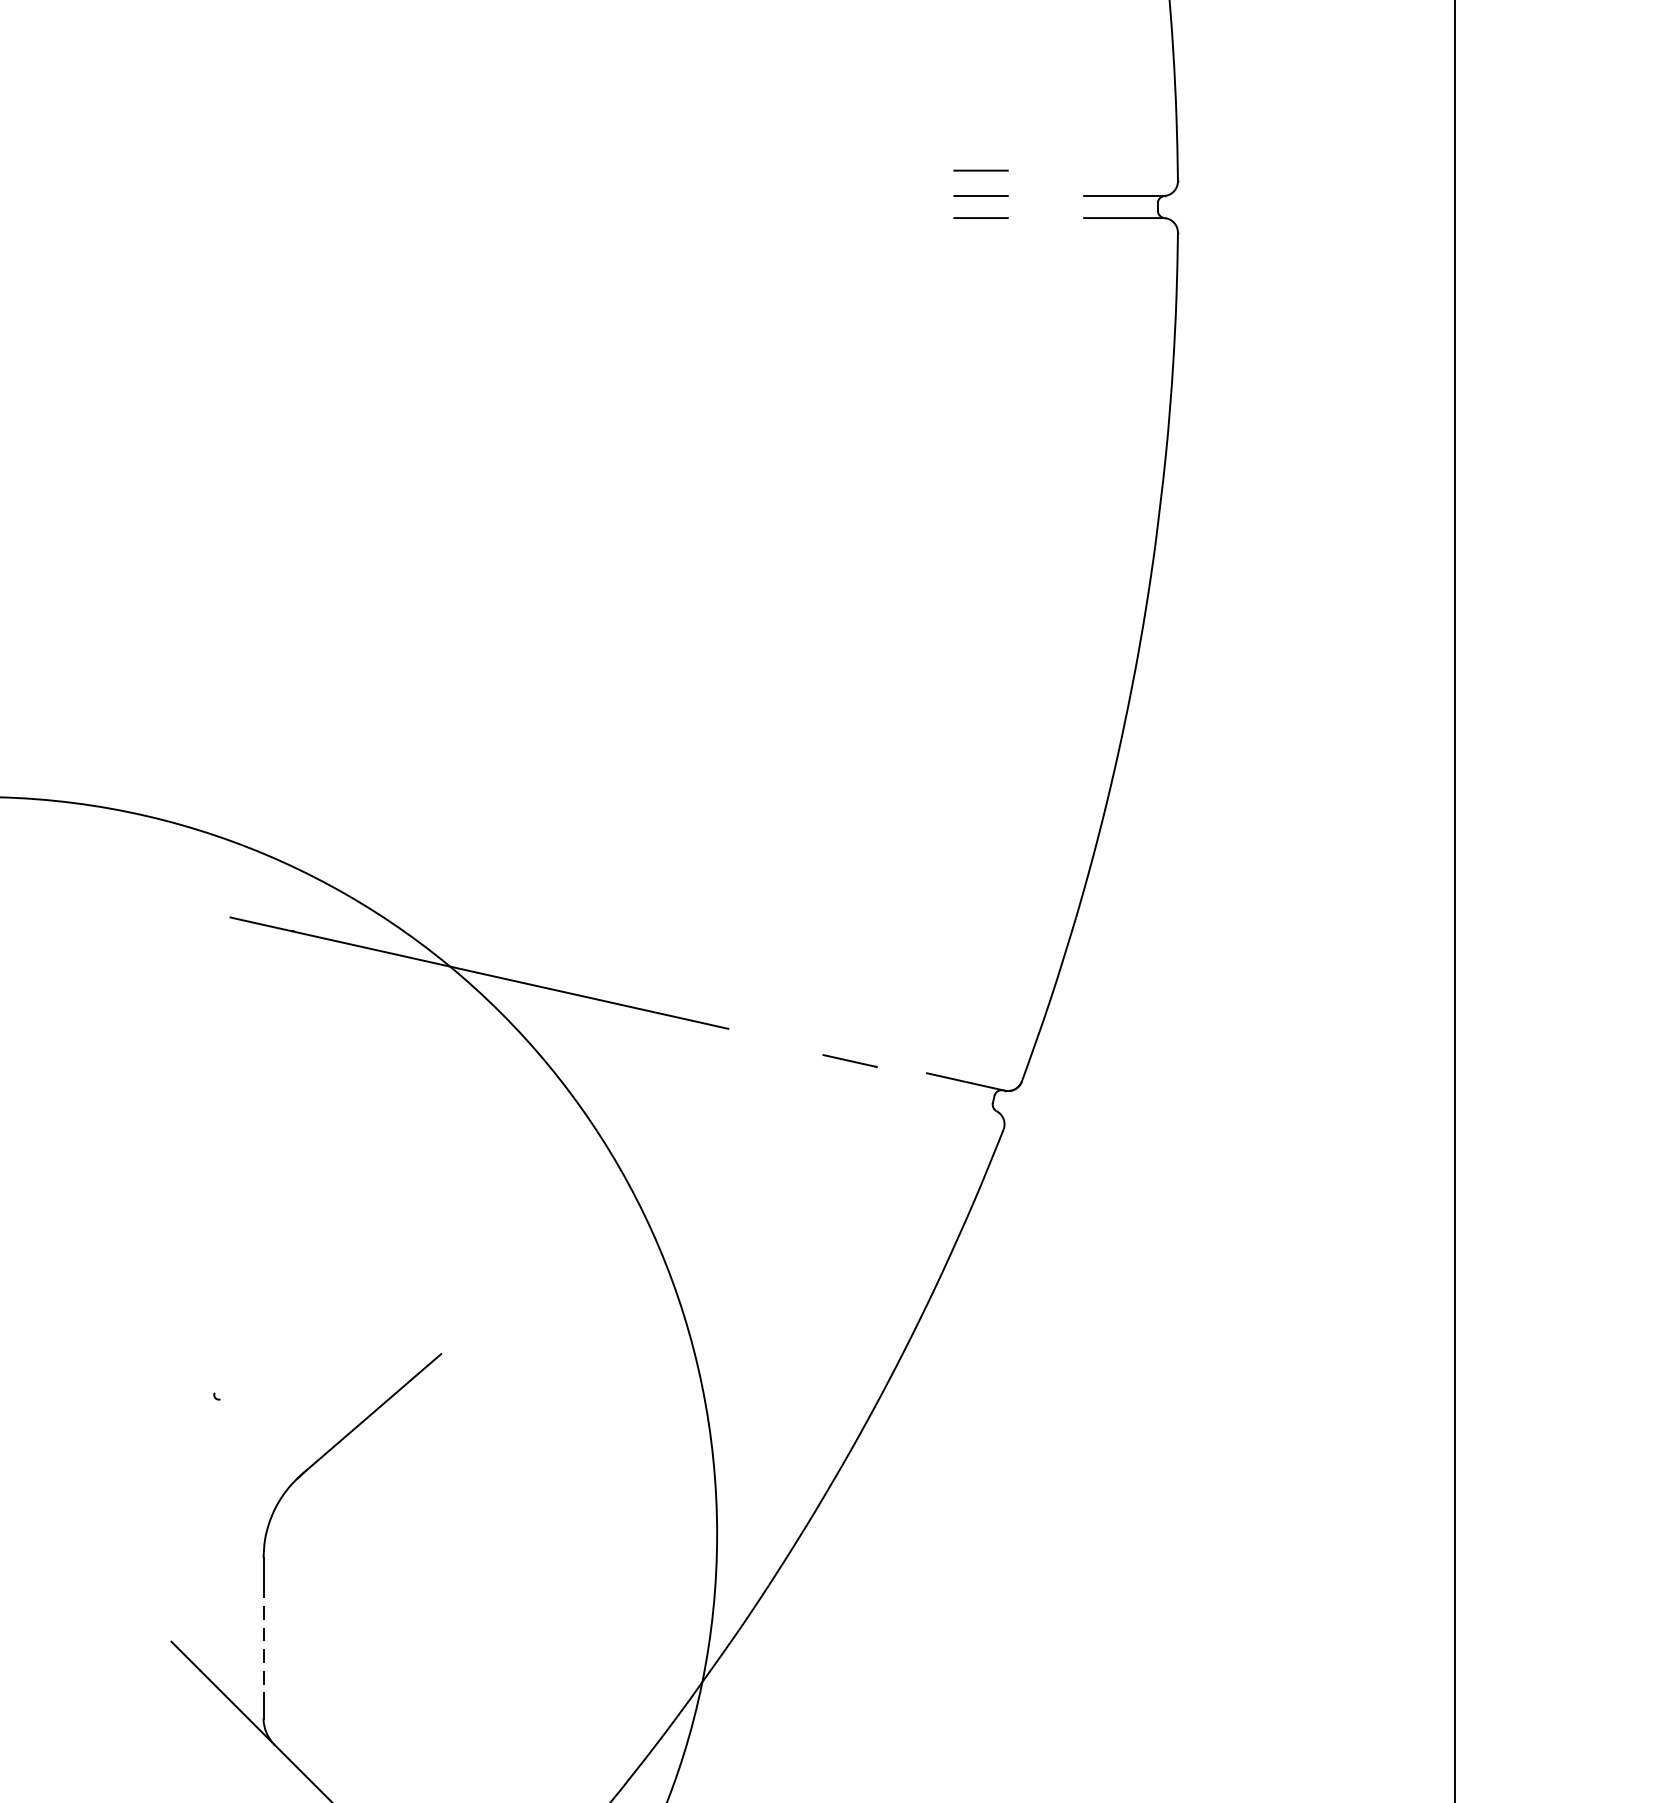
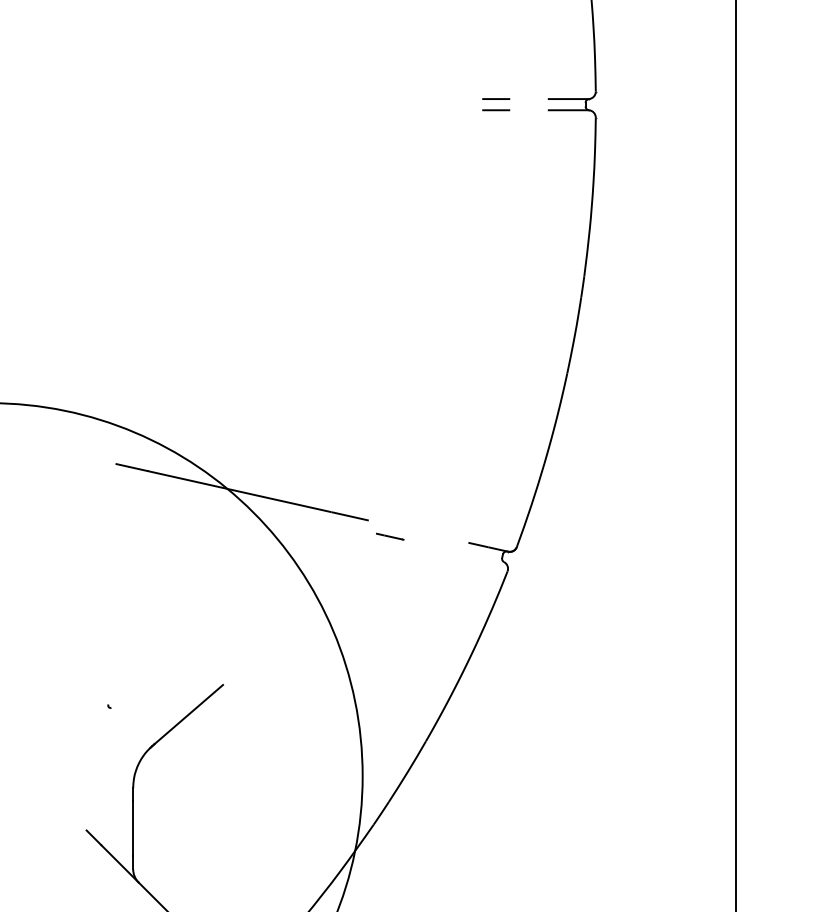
line: (981, 171) -> (496, 86), removed
line: (851, 1060) -> (390, 536), moved
line: (264, 1637) -> (133, 828), dashed -> solid

